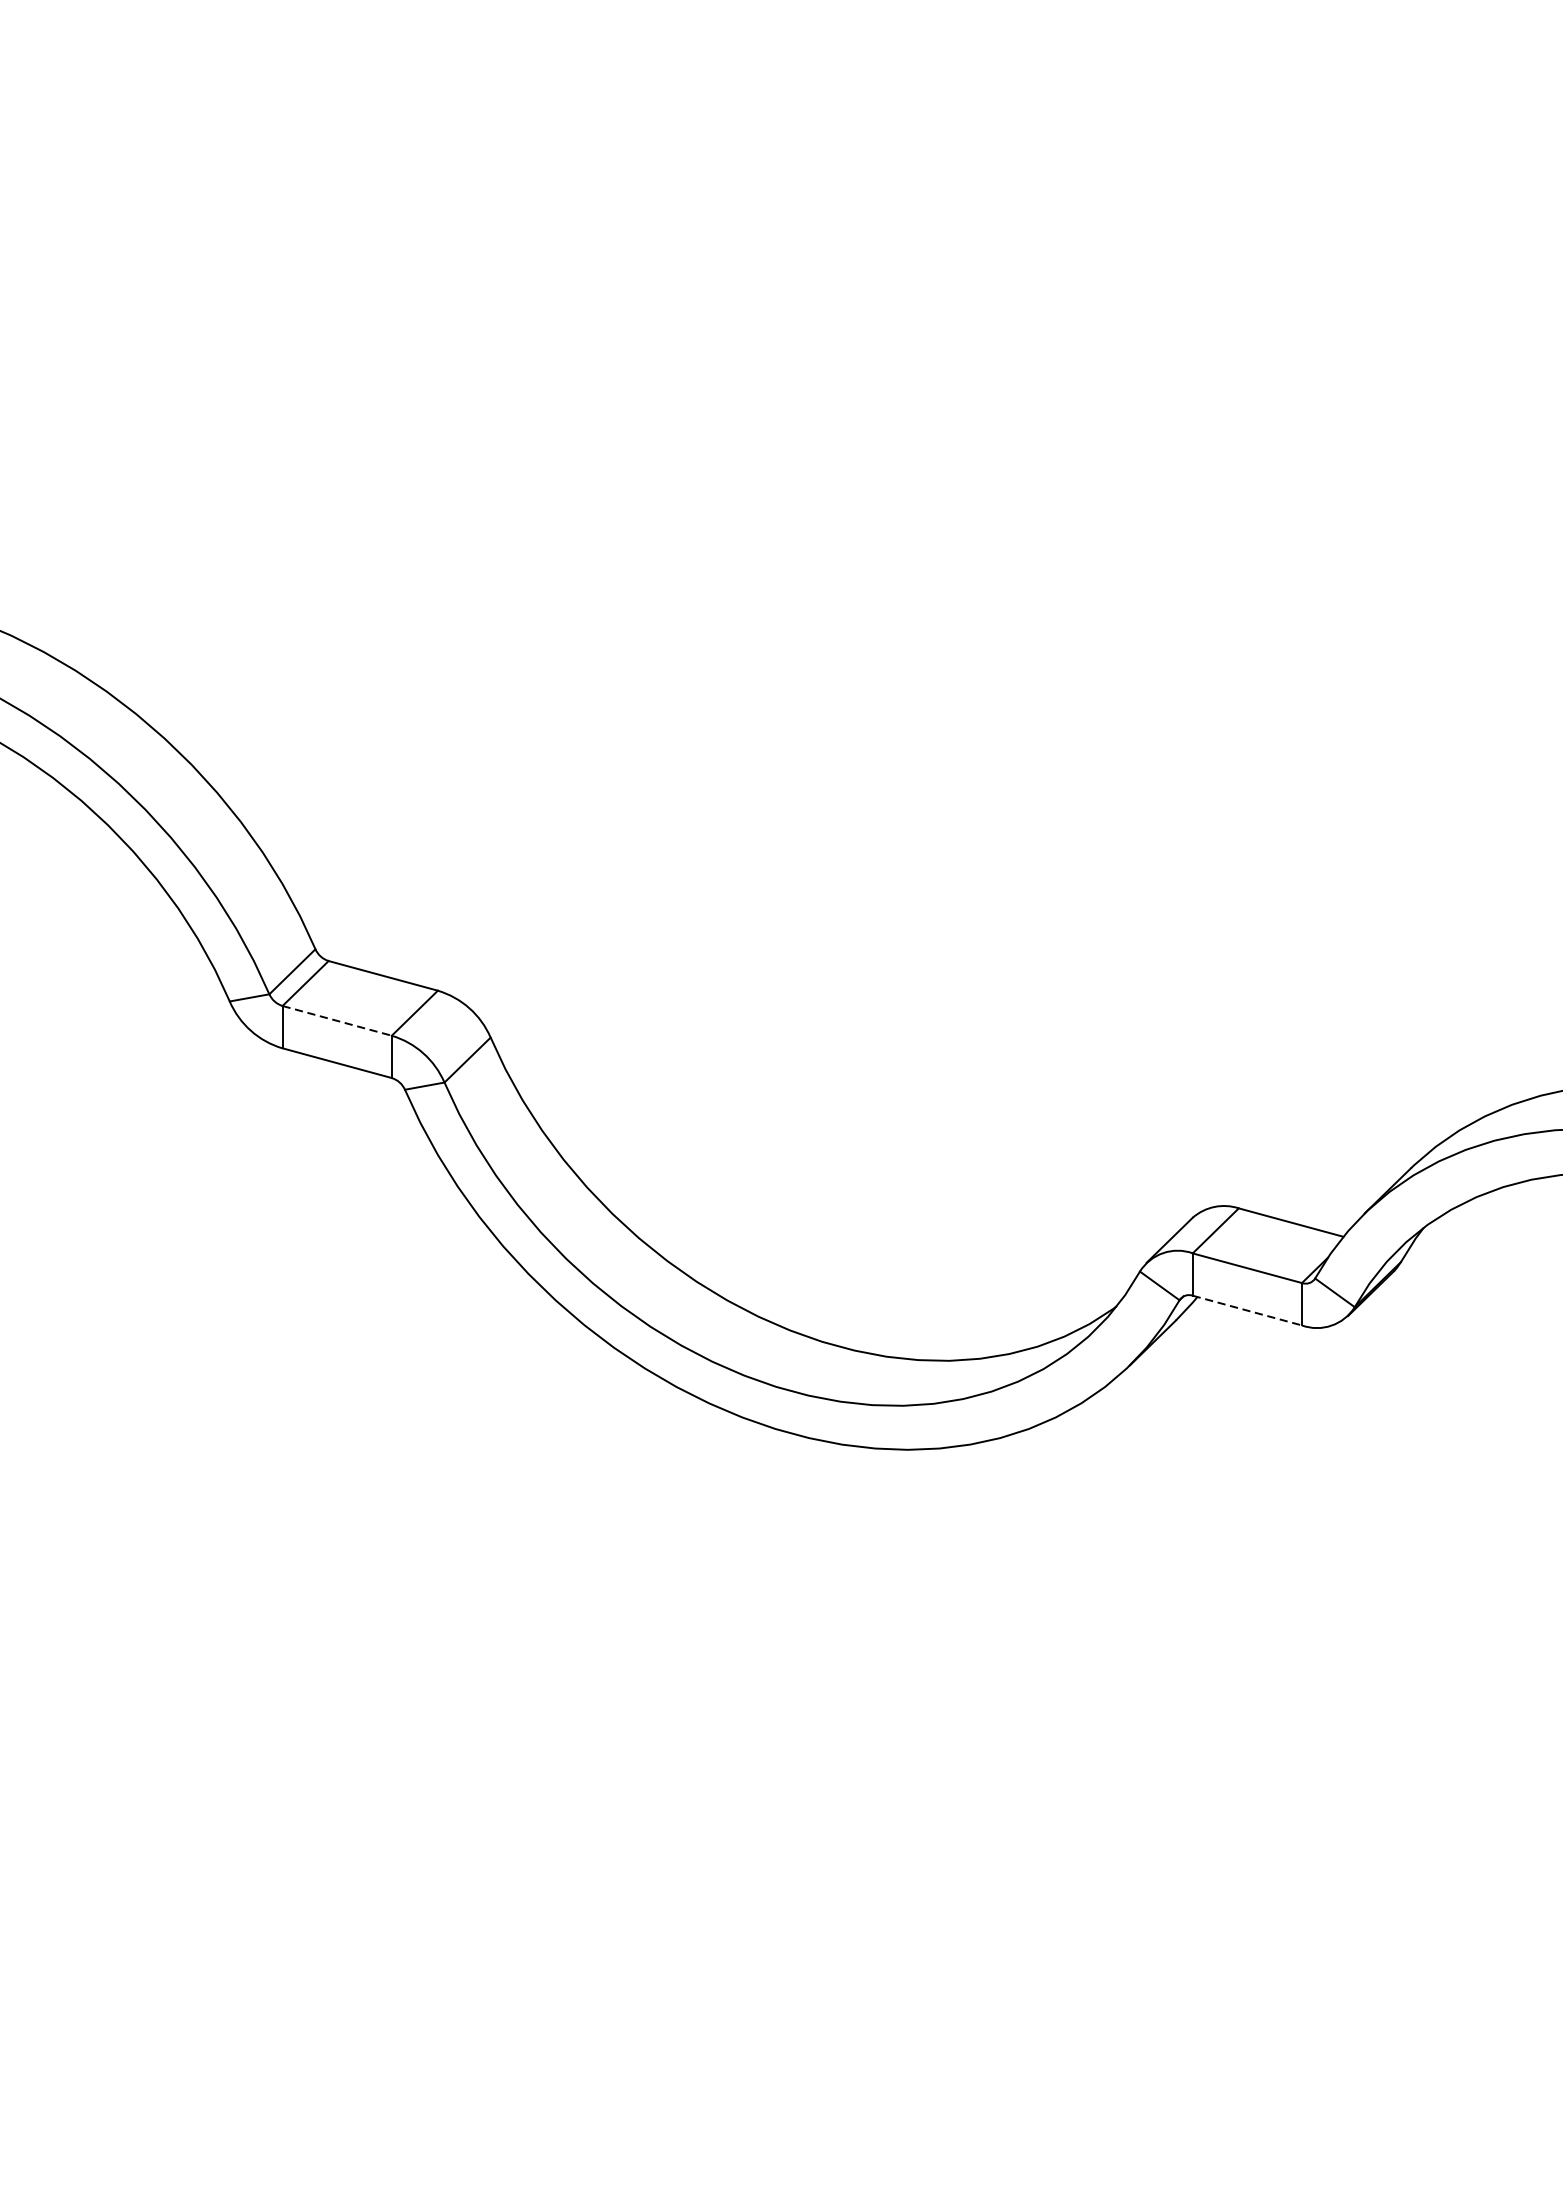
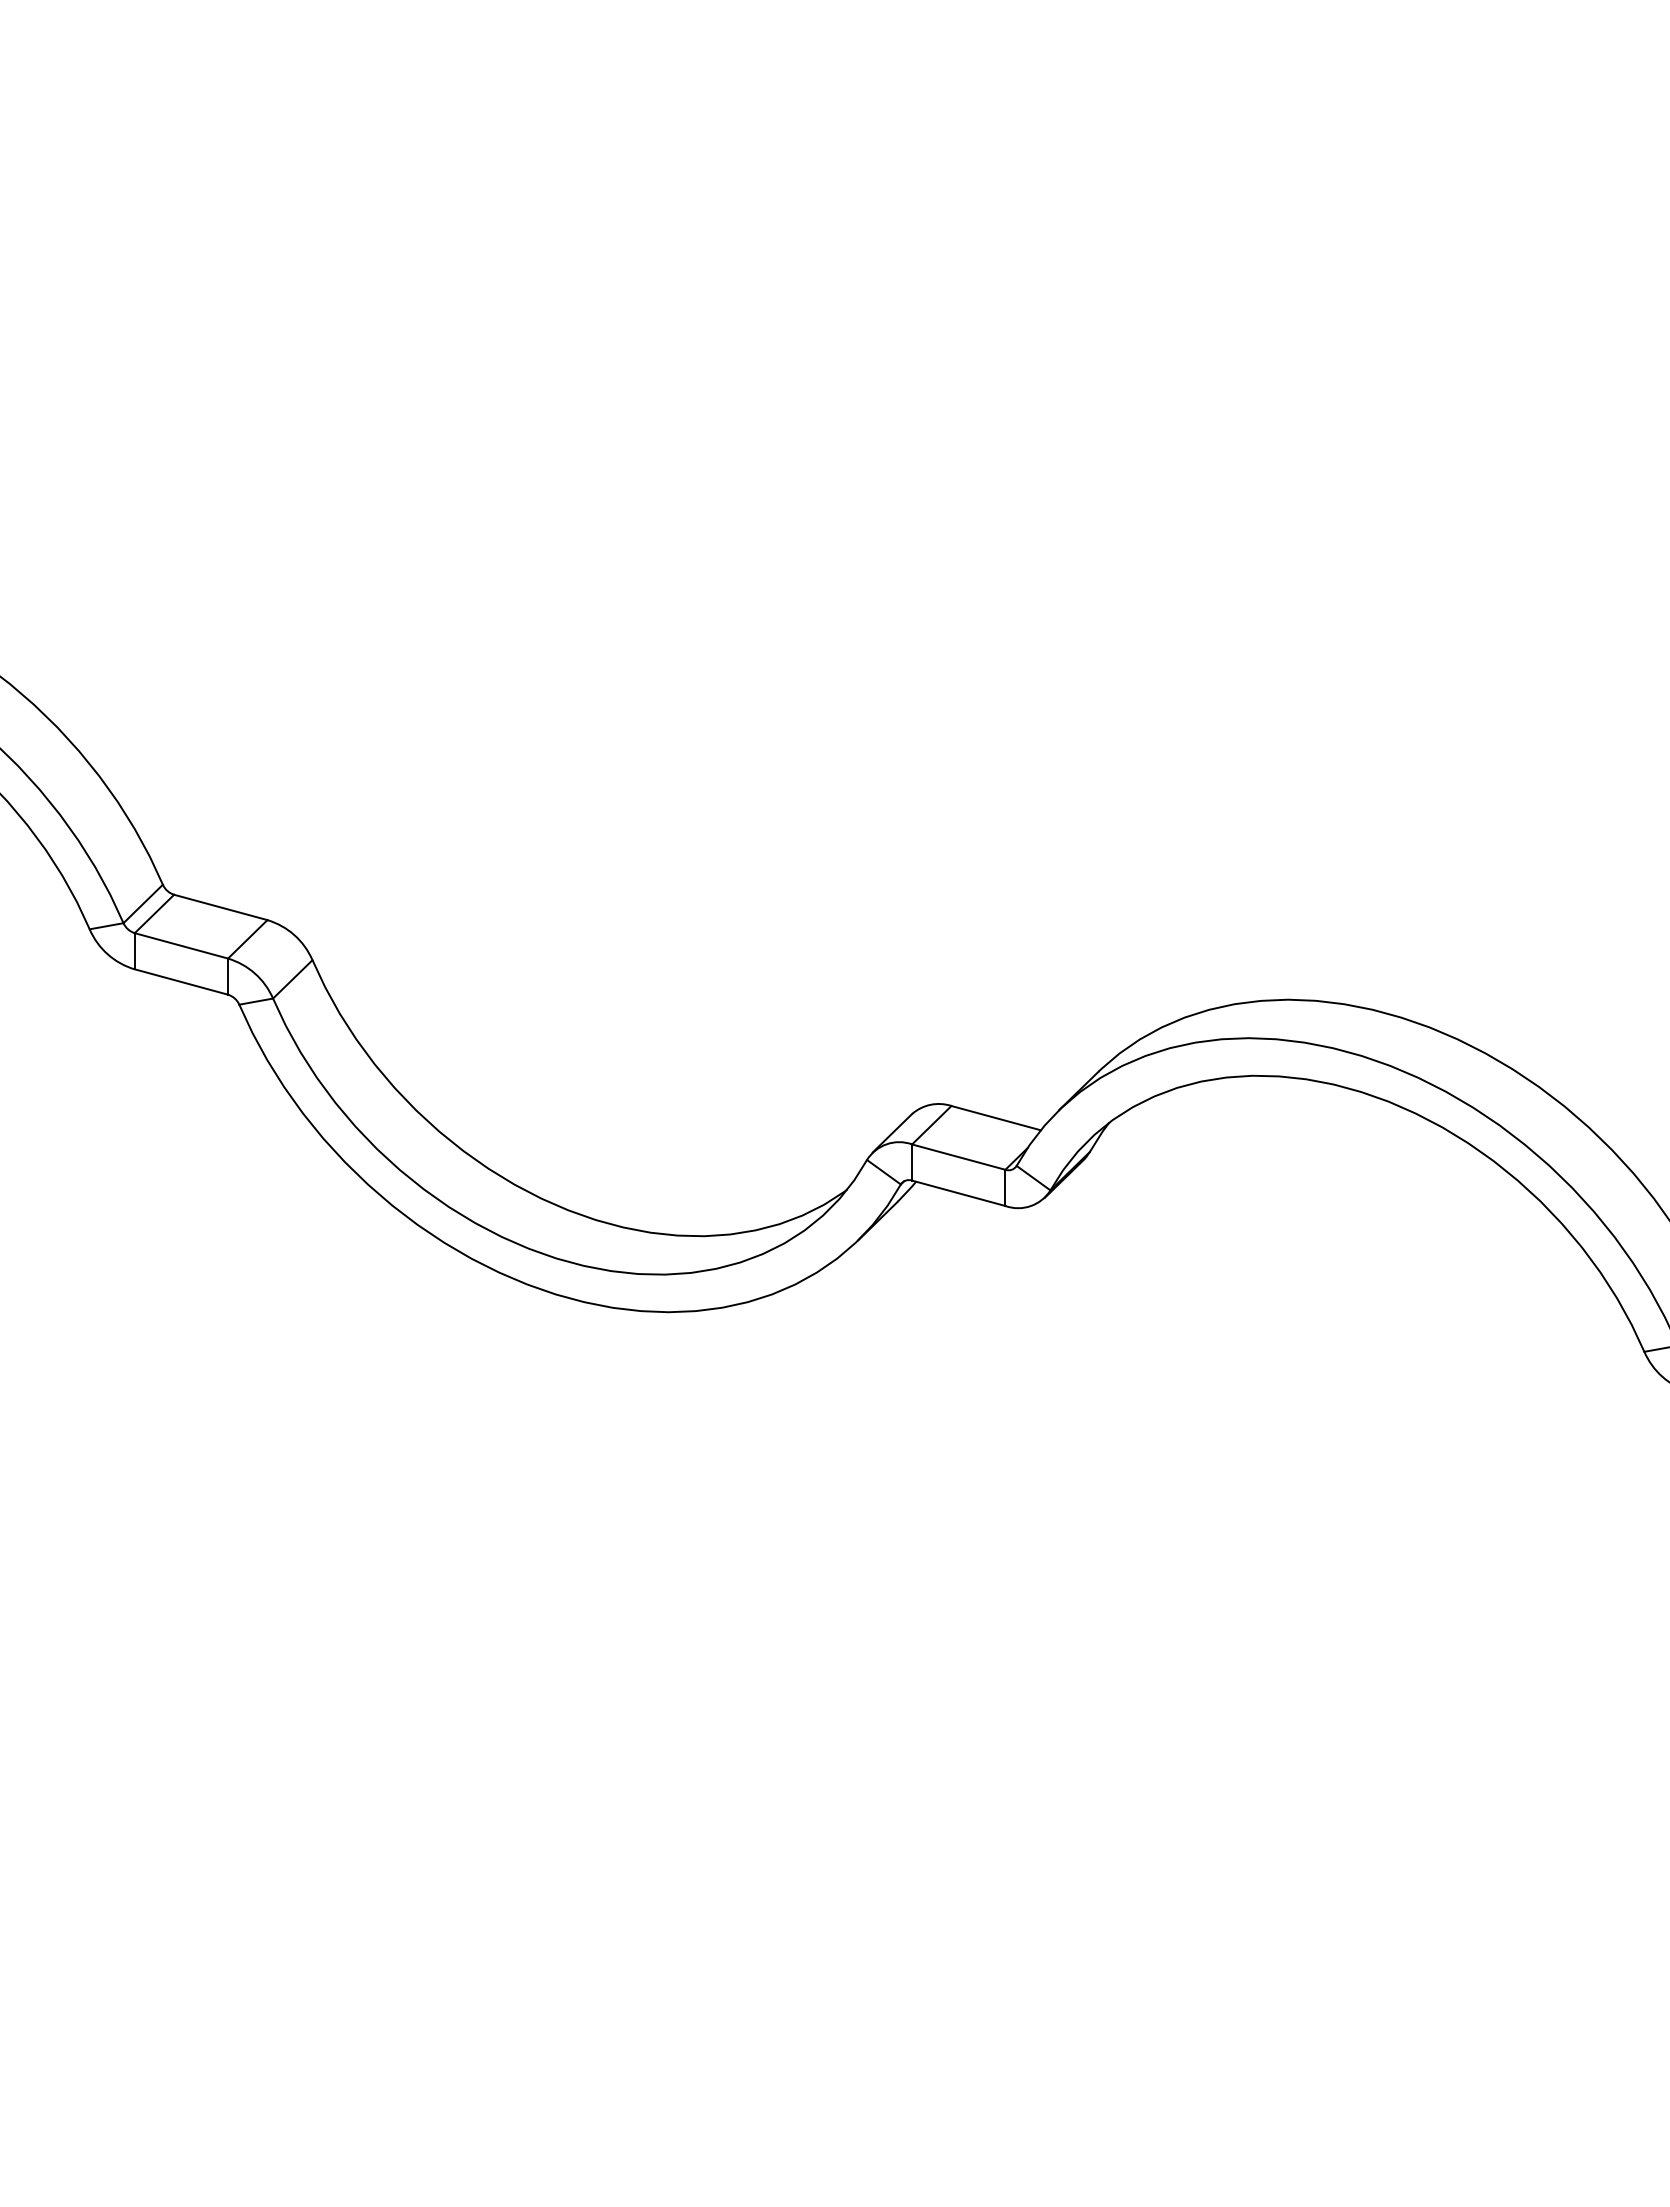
line: (337, 1021) -> (181, 946), dashed -> solid
line: (1248, 1310) -> (959, 1193), dashed -> solid

